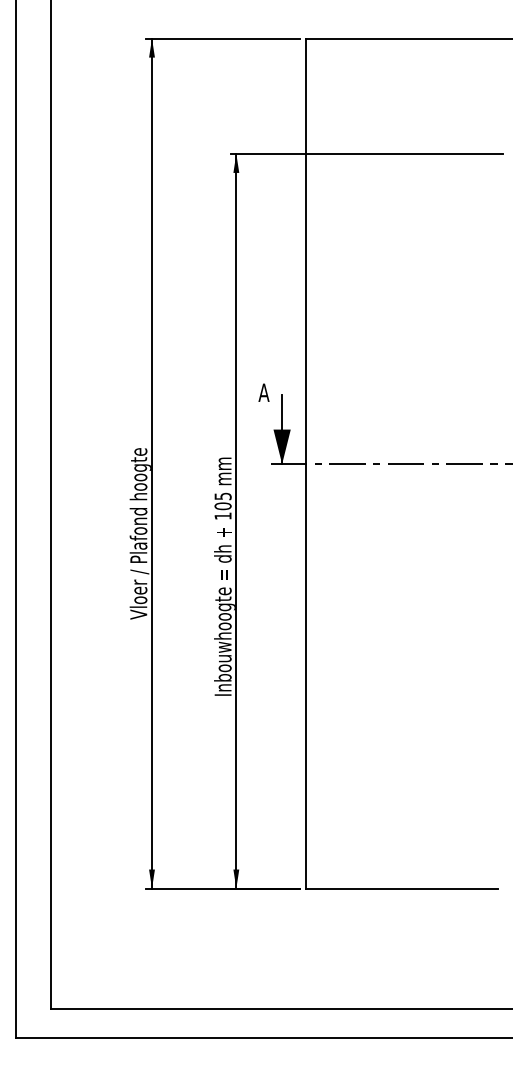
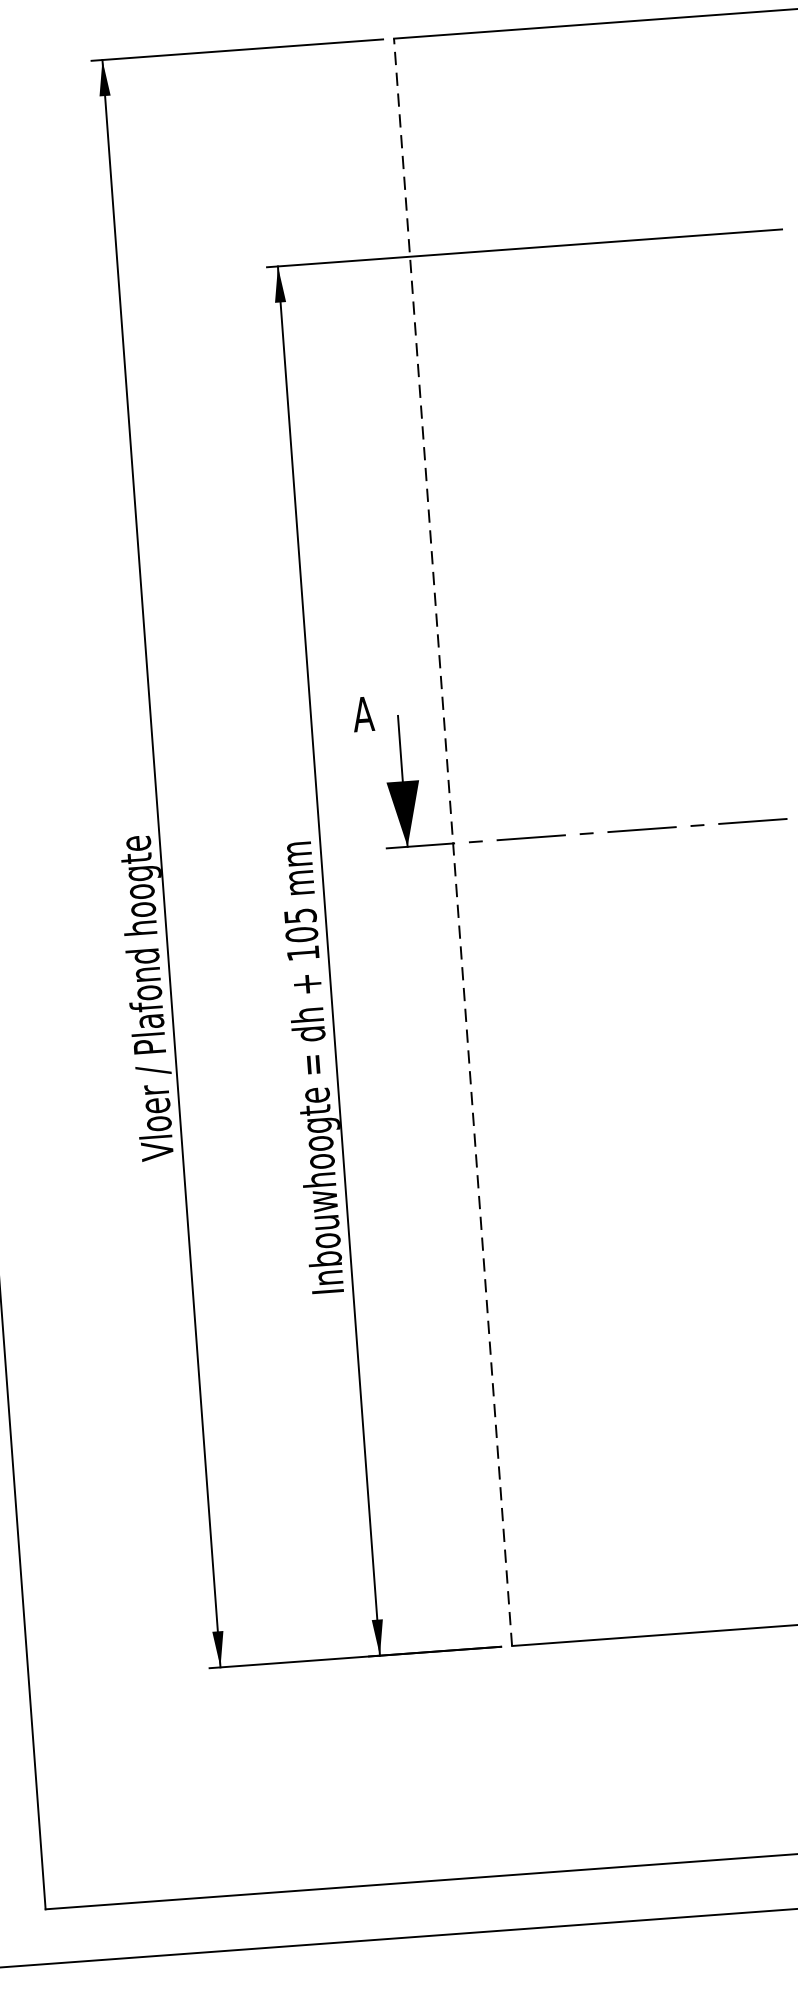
line: (306, 463) -> (453, 842), solid -> dashed

